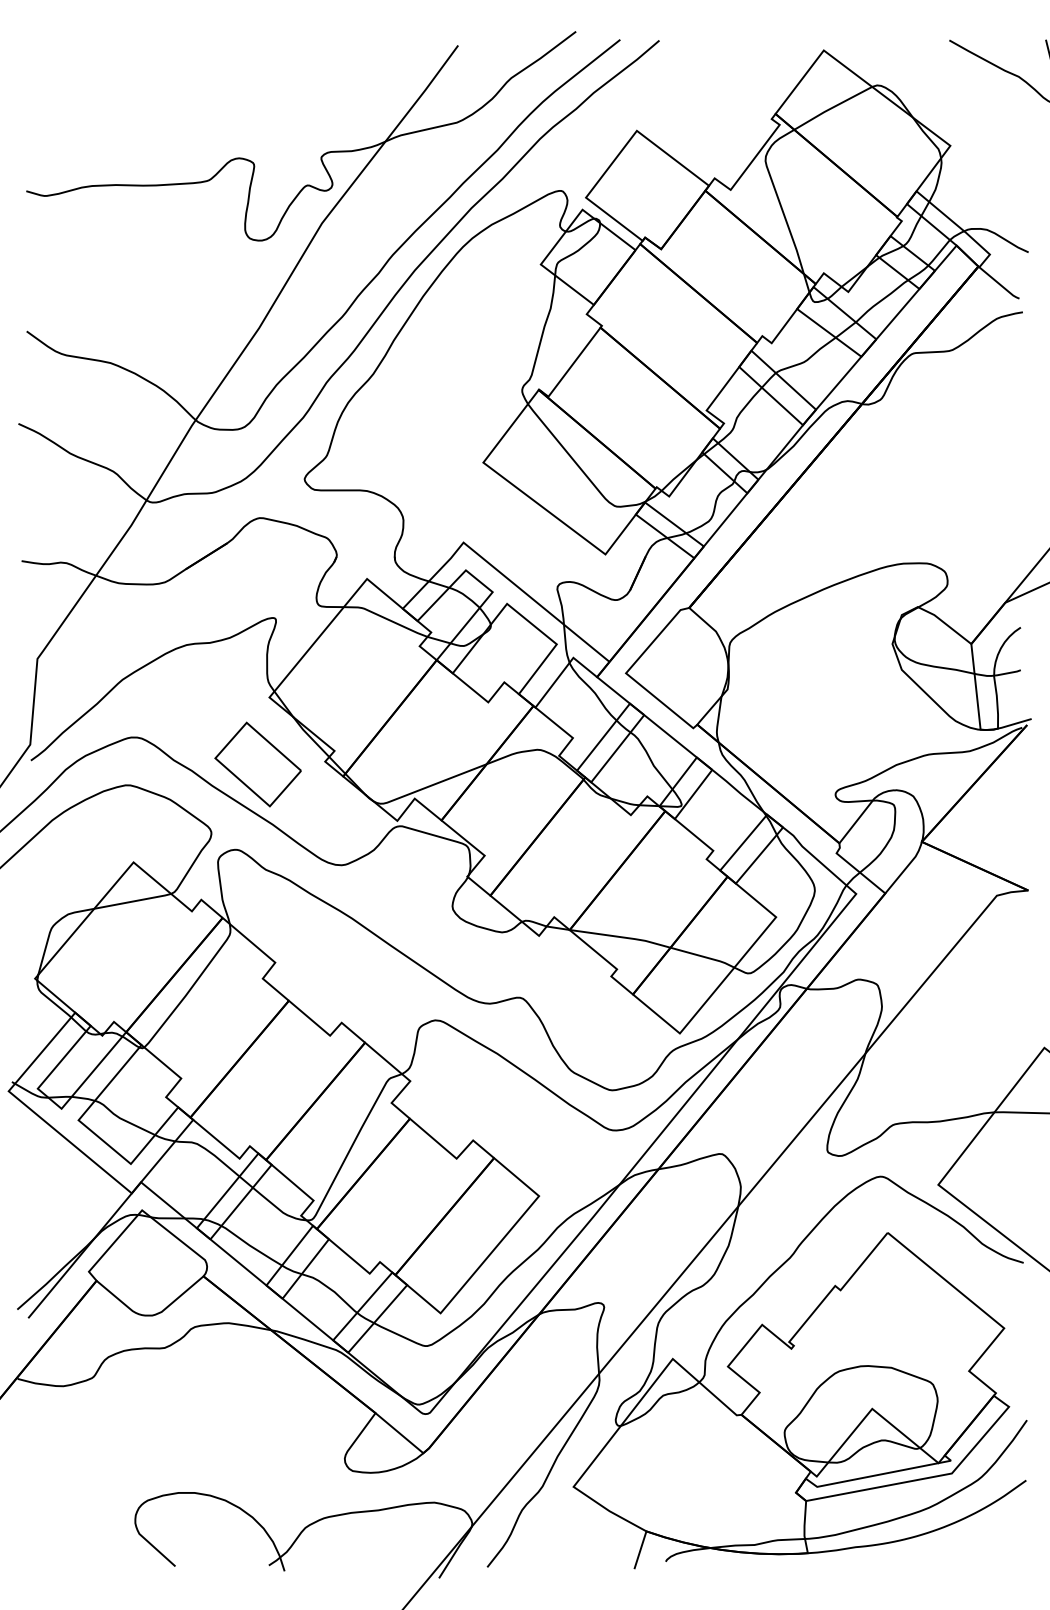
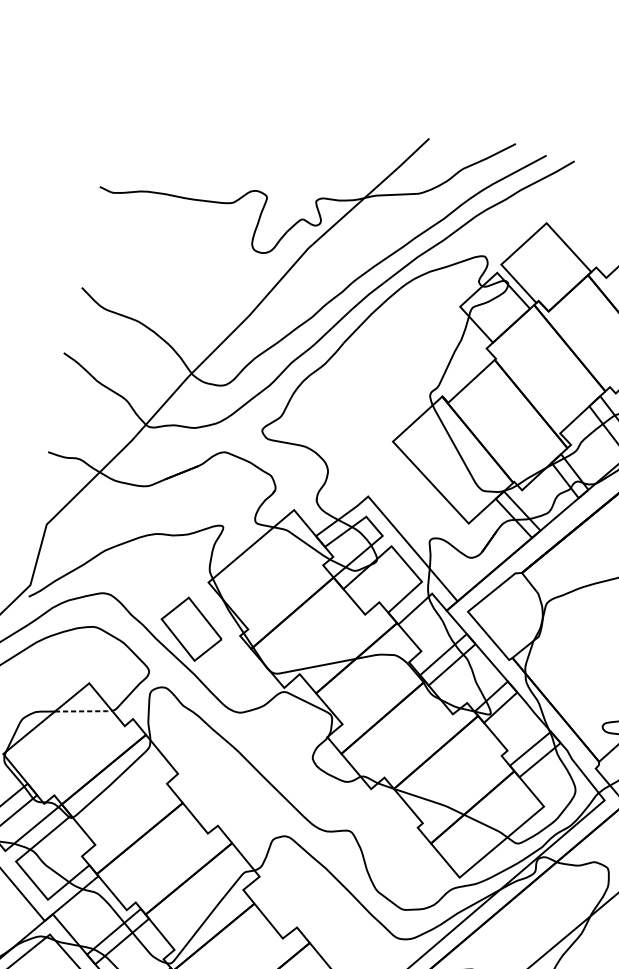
line: (134, 901) -> (84, 711), solid -> dashed

